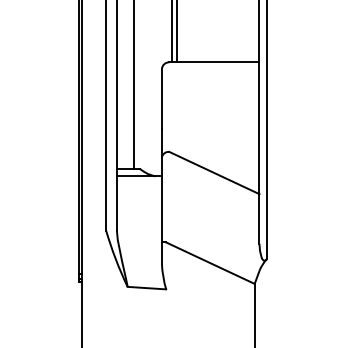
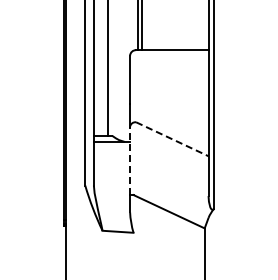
line: (214, 173) -> (172, 139), solid -> dashed
line: (162, 199) -> (130, 160), solid -> dashed

